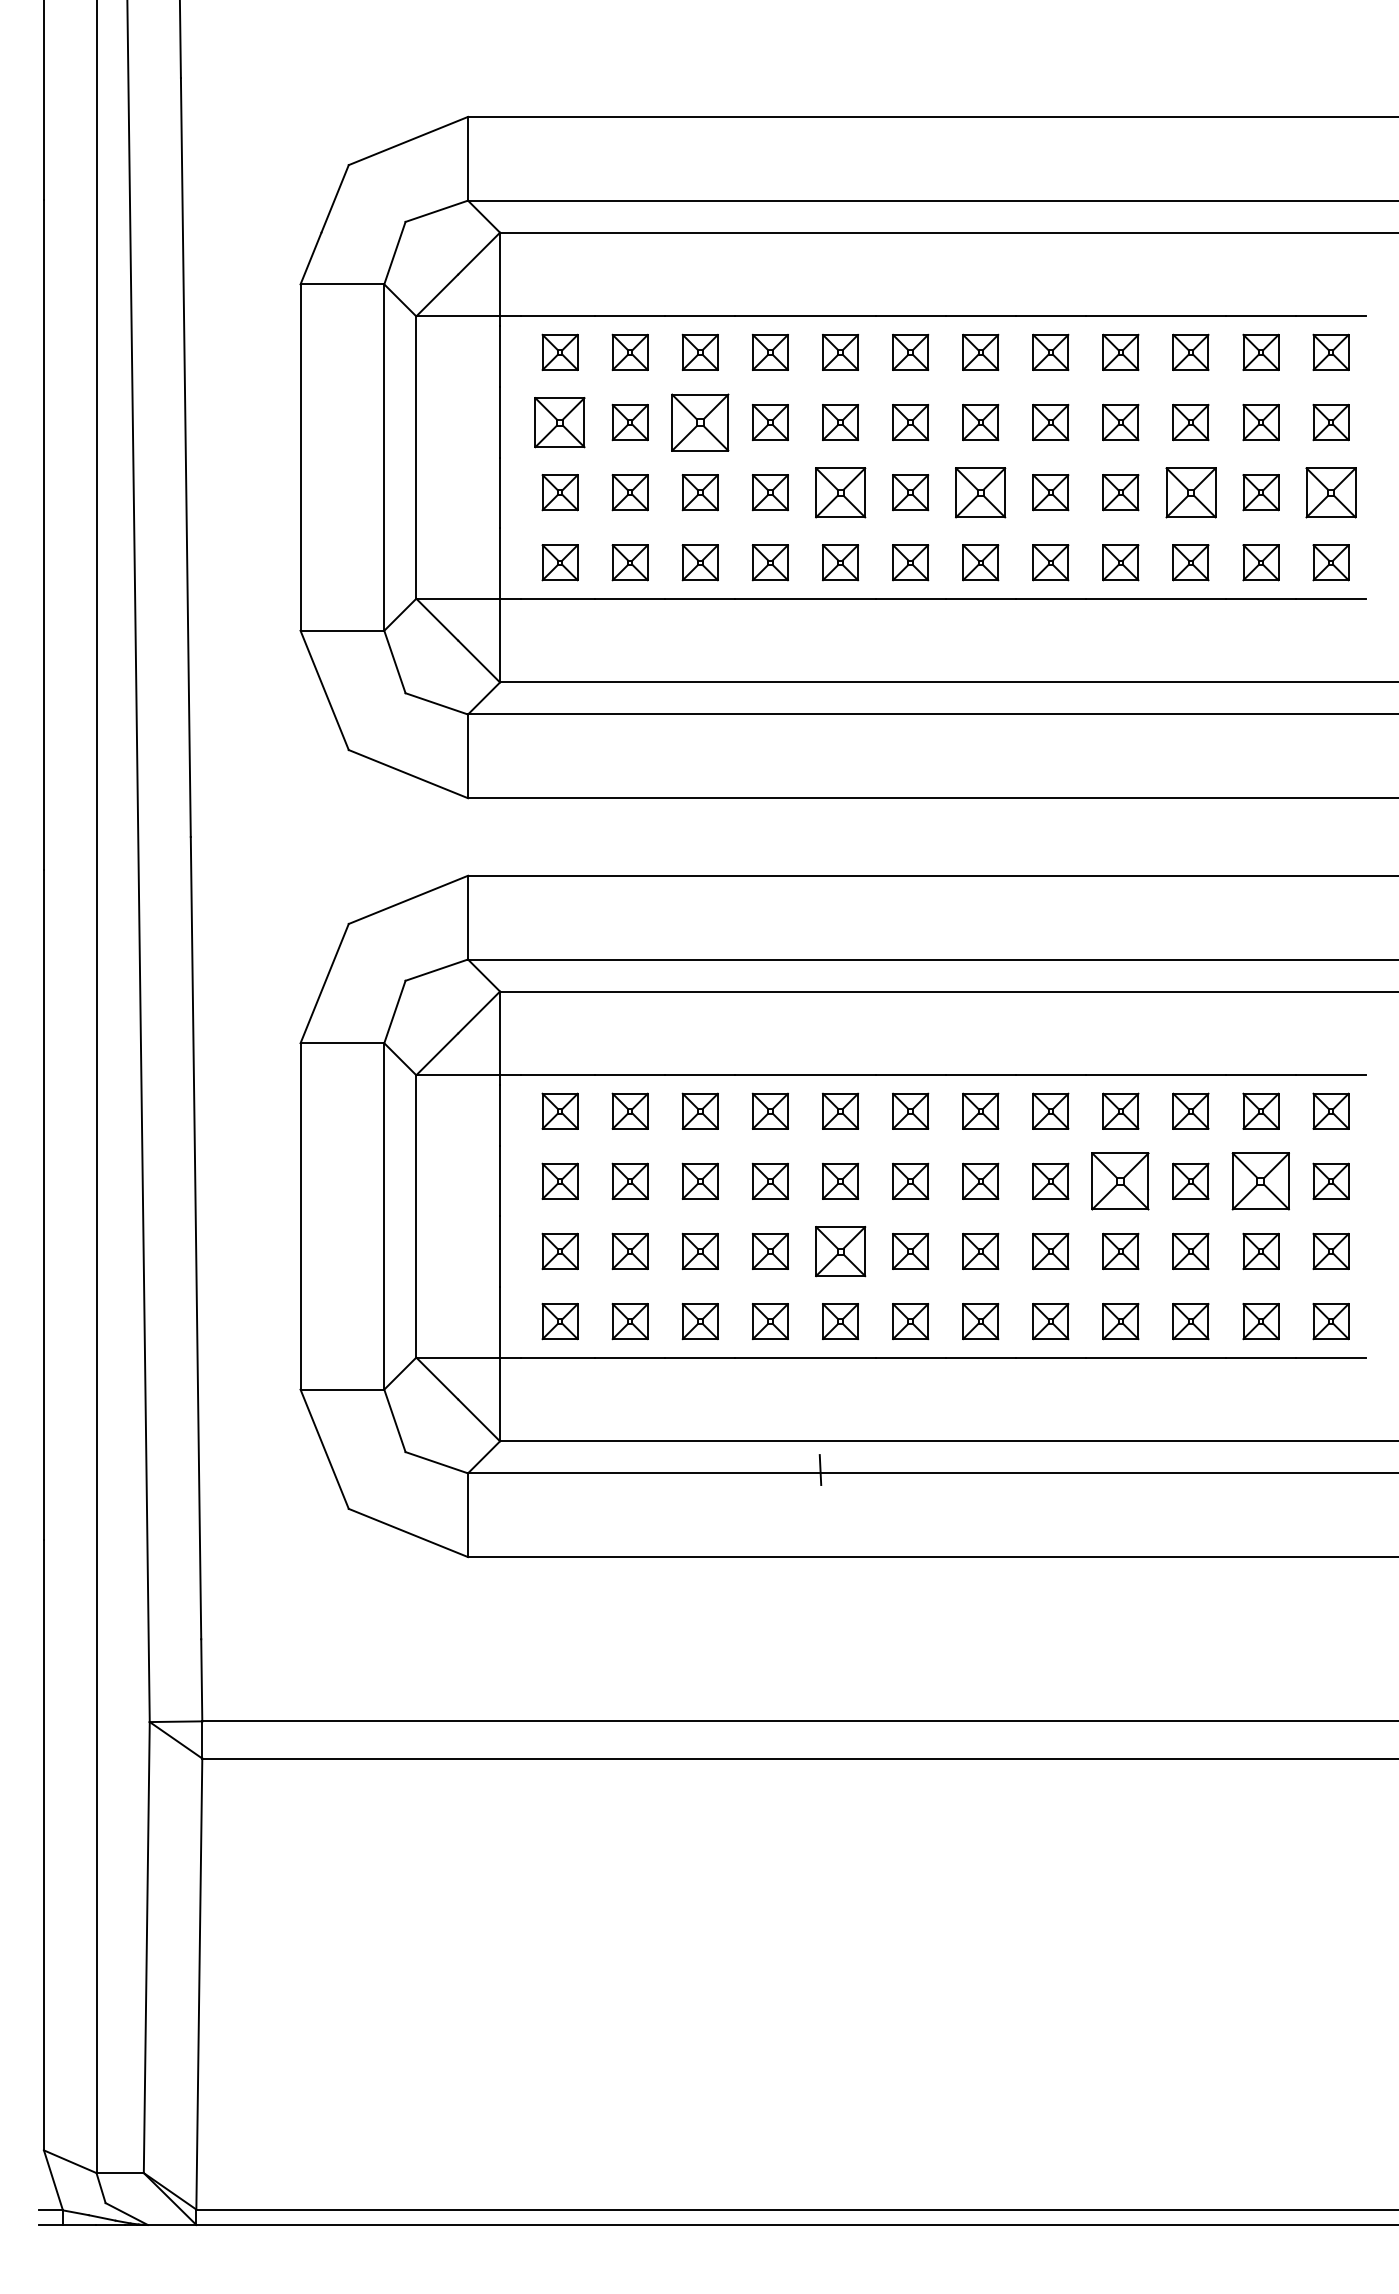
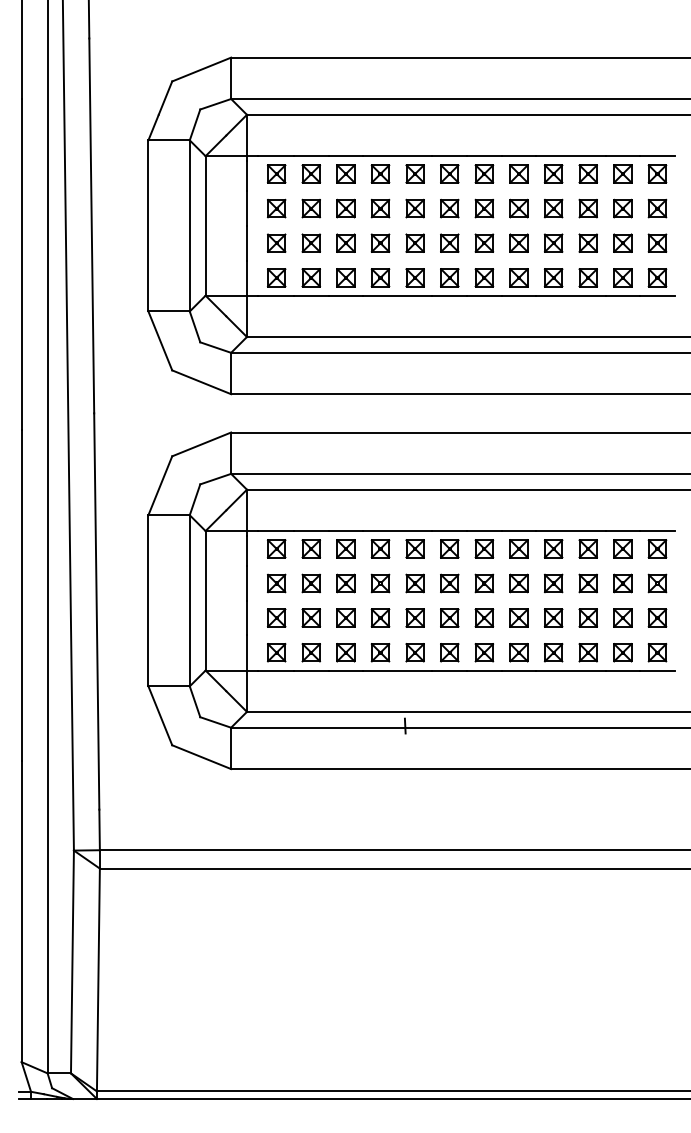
part: (559, 422) -> (276, 208), size x0.71
part: (699, 422) -> (345, 208), size x0.62
part: (839, 491) -> (414, 242), size x0.71
part: (980, 491) -> (484, 242), size x0.71
part: (1189, 491) -> (587, 242), size x0.71
part: (1331, 491) -> (657, 242), size x0.71
part: (1120, 1181) -> (553, 583), size x0.62
part: (1260, 1181) -> (622, 583), size x0.62
part: (839, 1250) -> (414, 617), size x0.71

